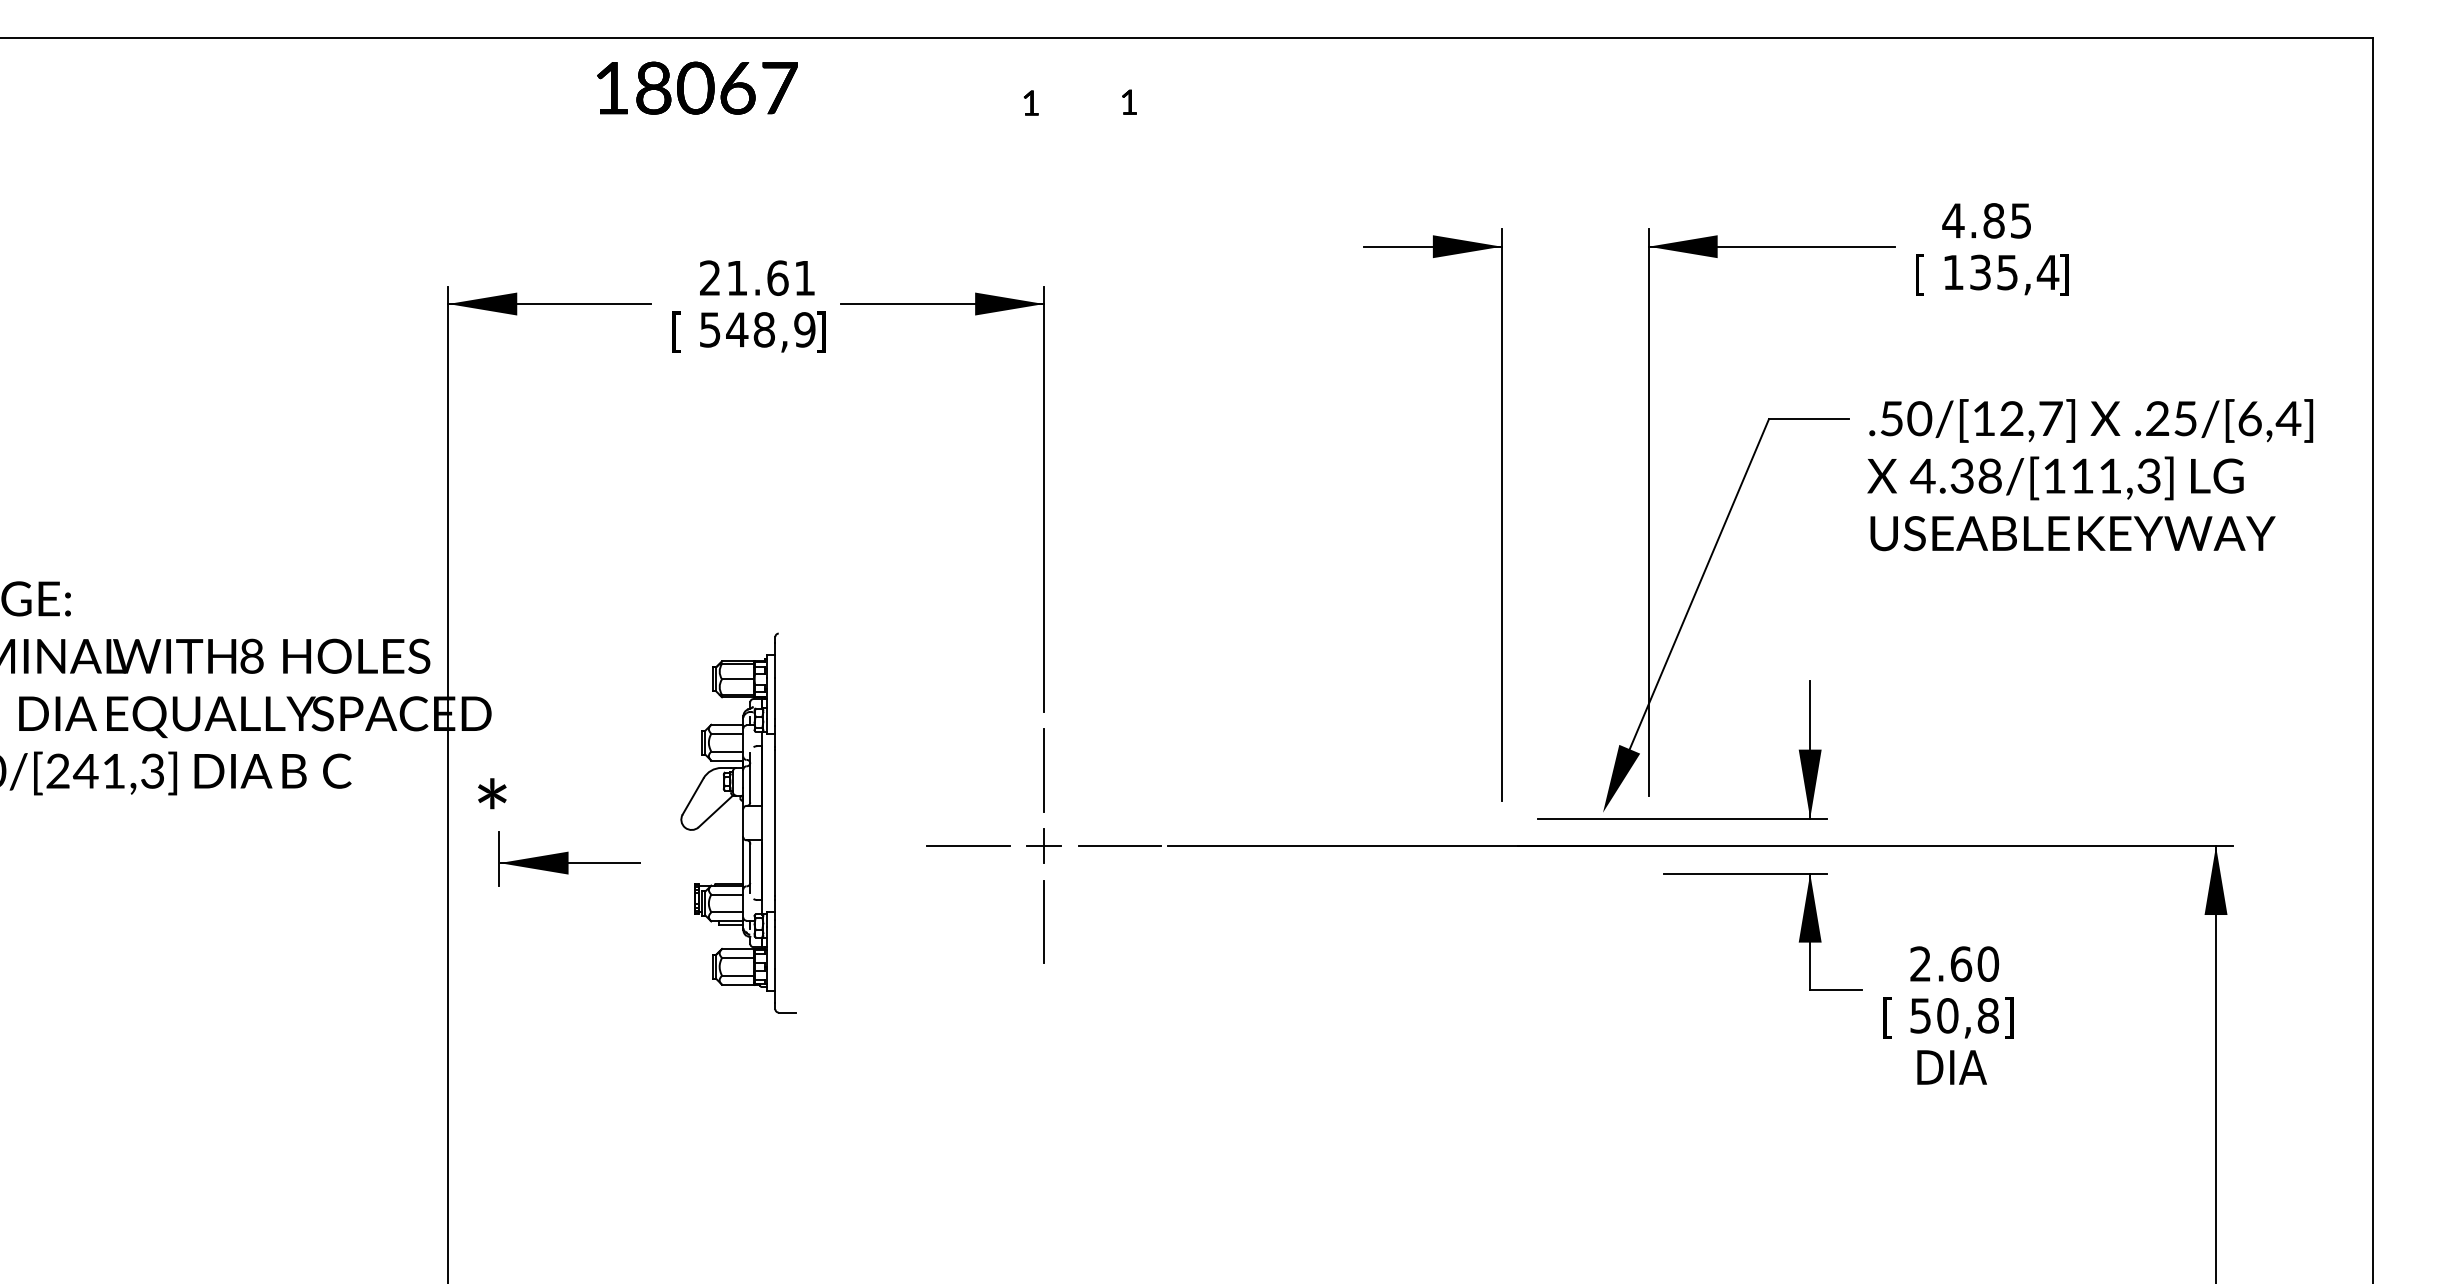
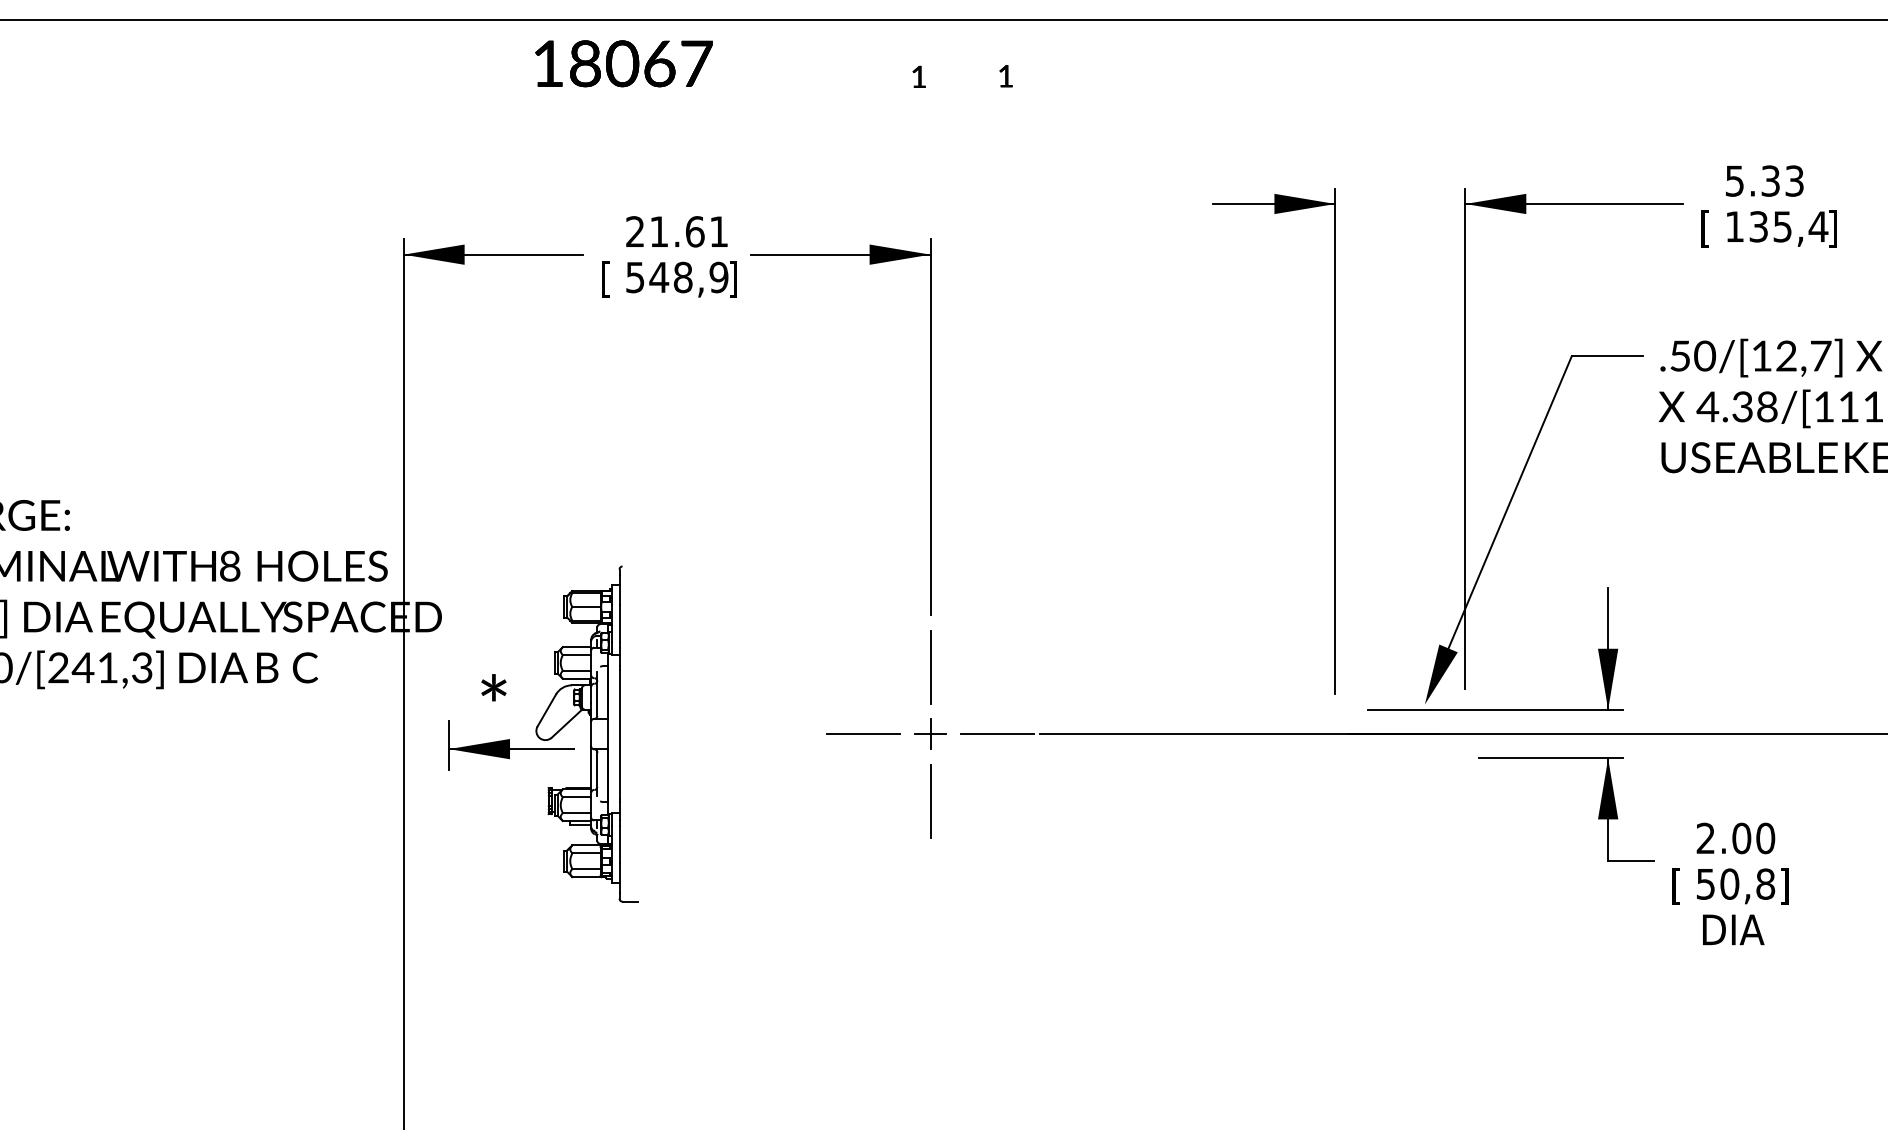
text: (1986, 220) -> (1764, 180), 4.85 -> 5.33
text: (492, 793) -> (494, 687), moved
part: (738, 822) -> (586, 733), moved
text: (1961, 963) -> (1741, 837), 2.60 -> 2.00

